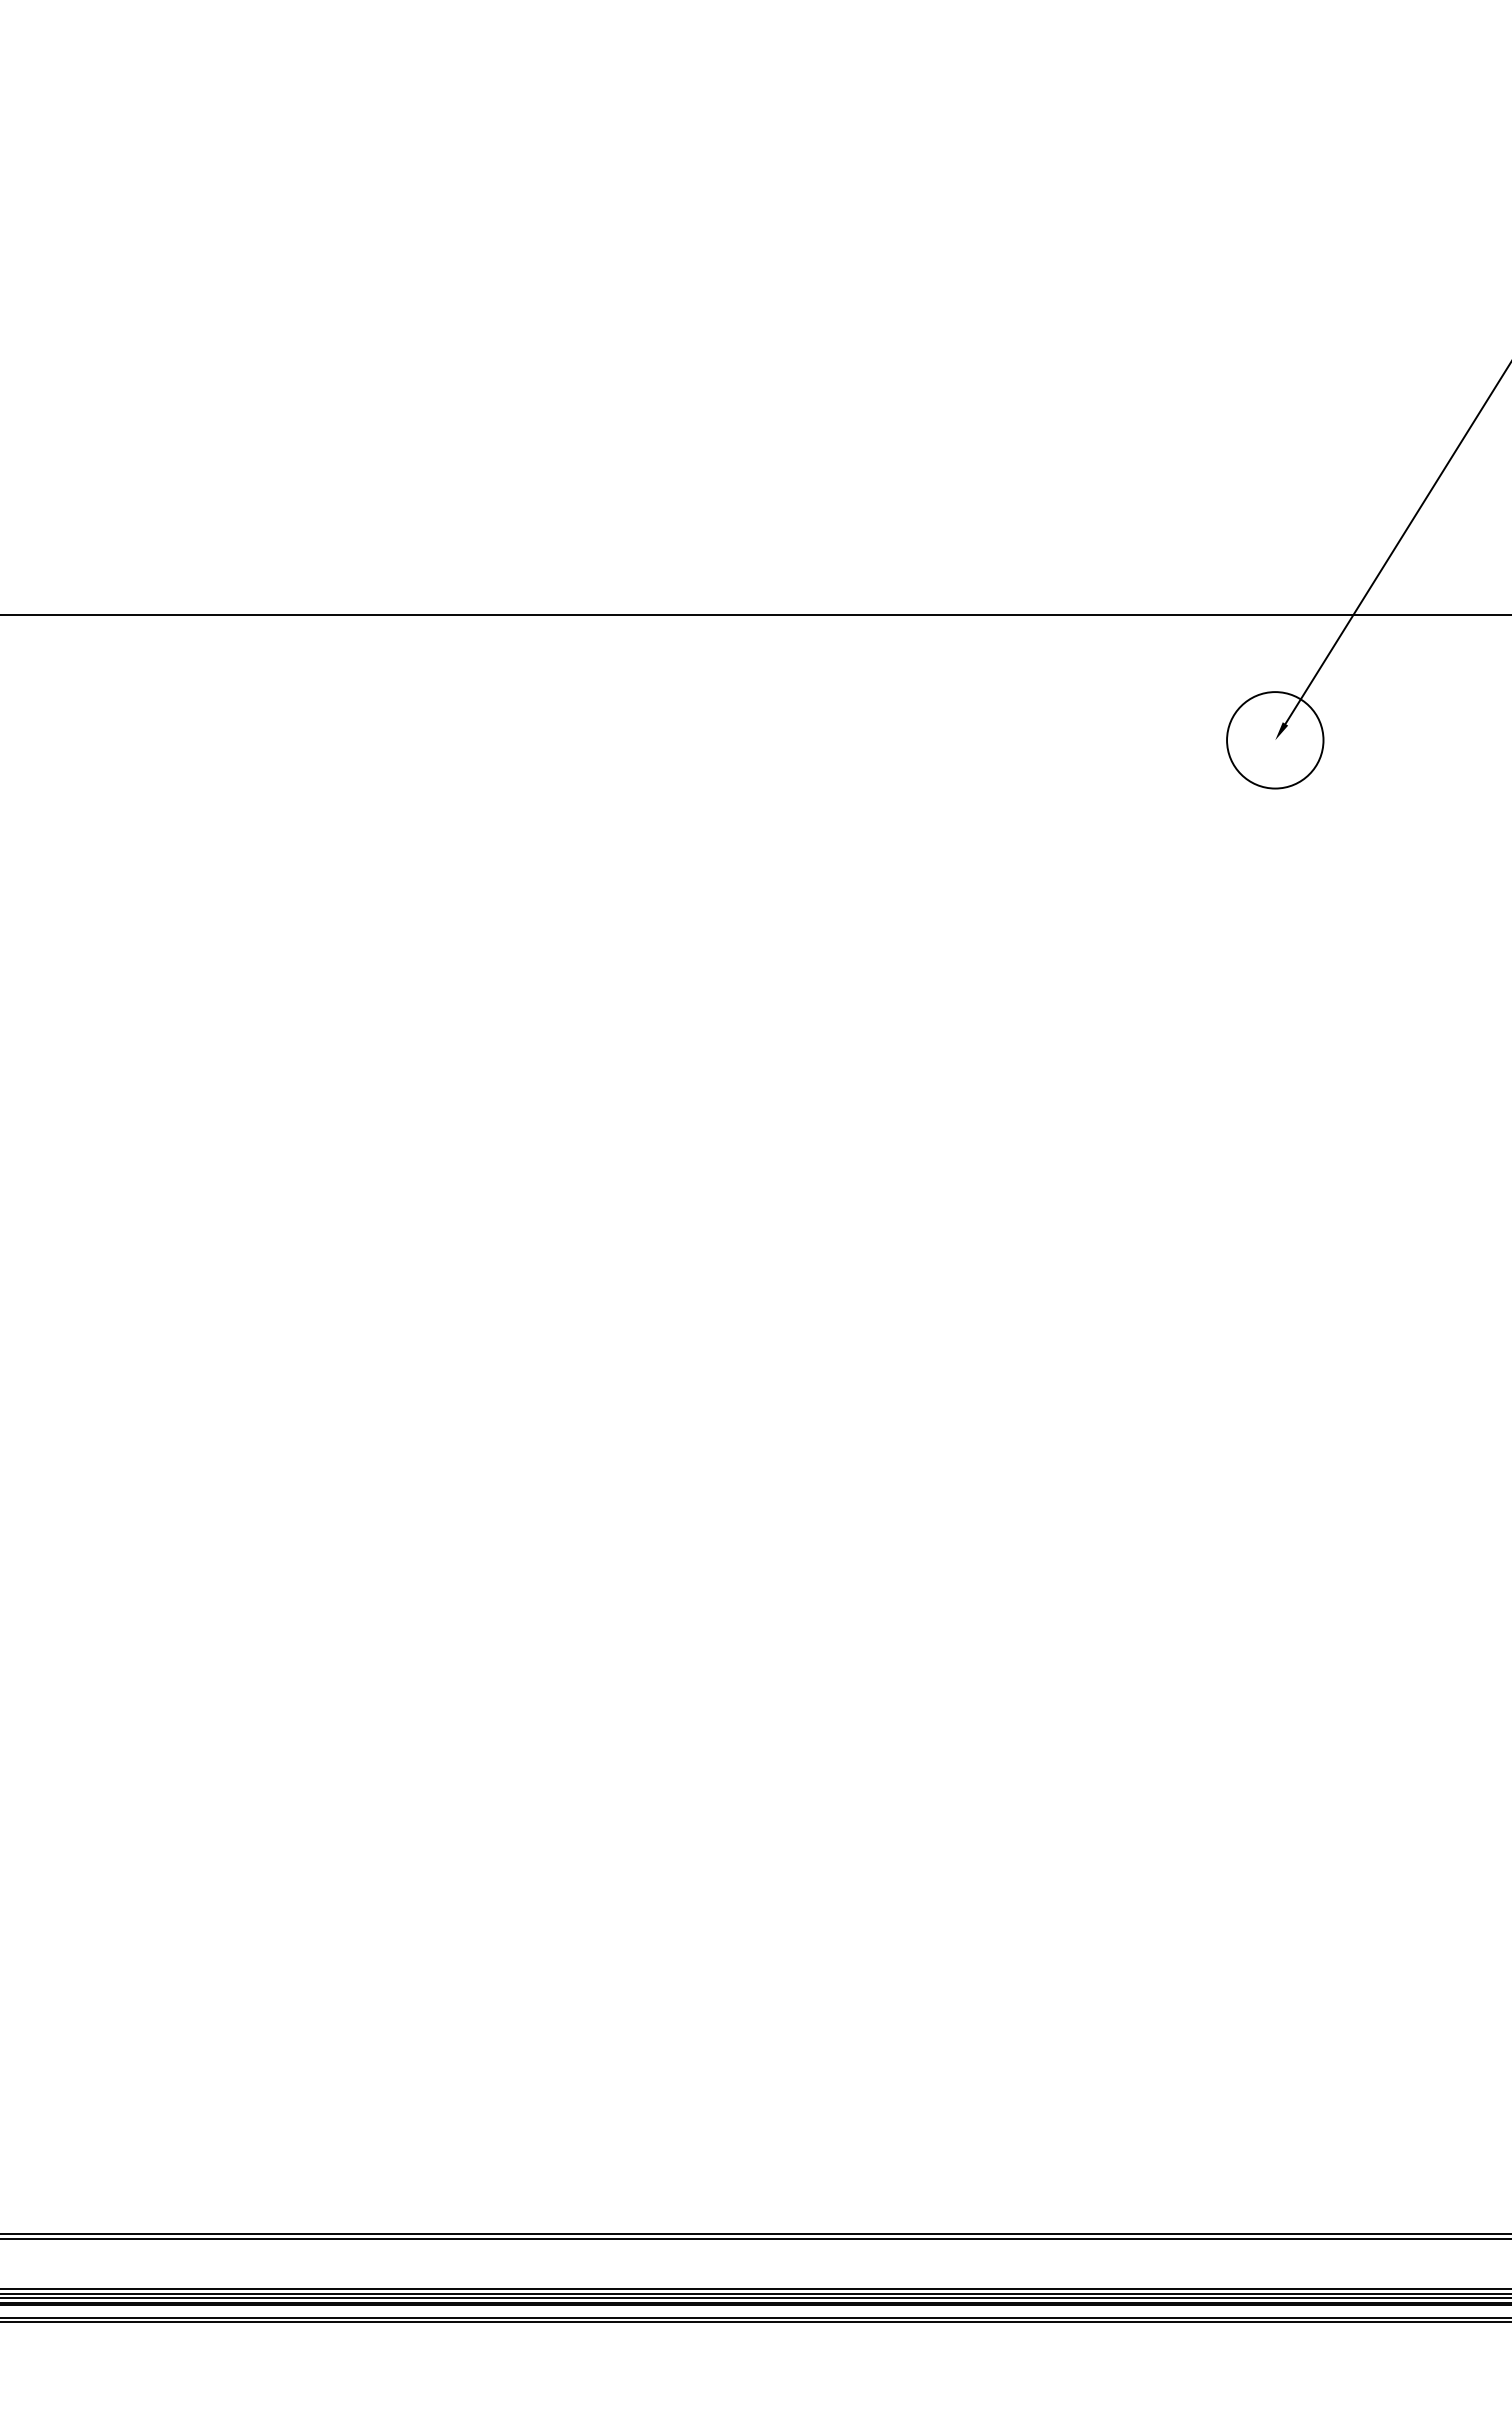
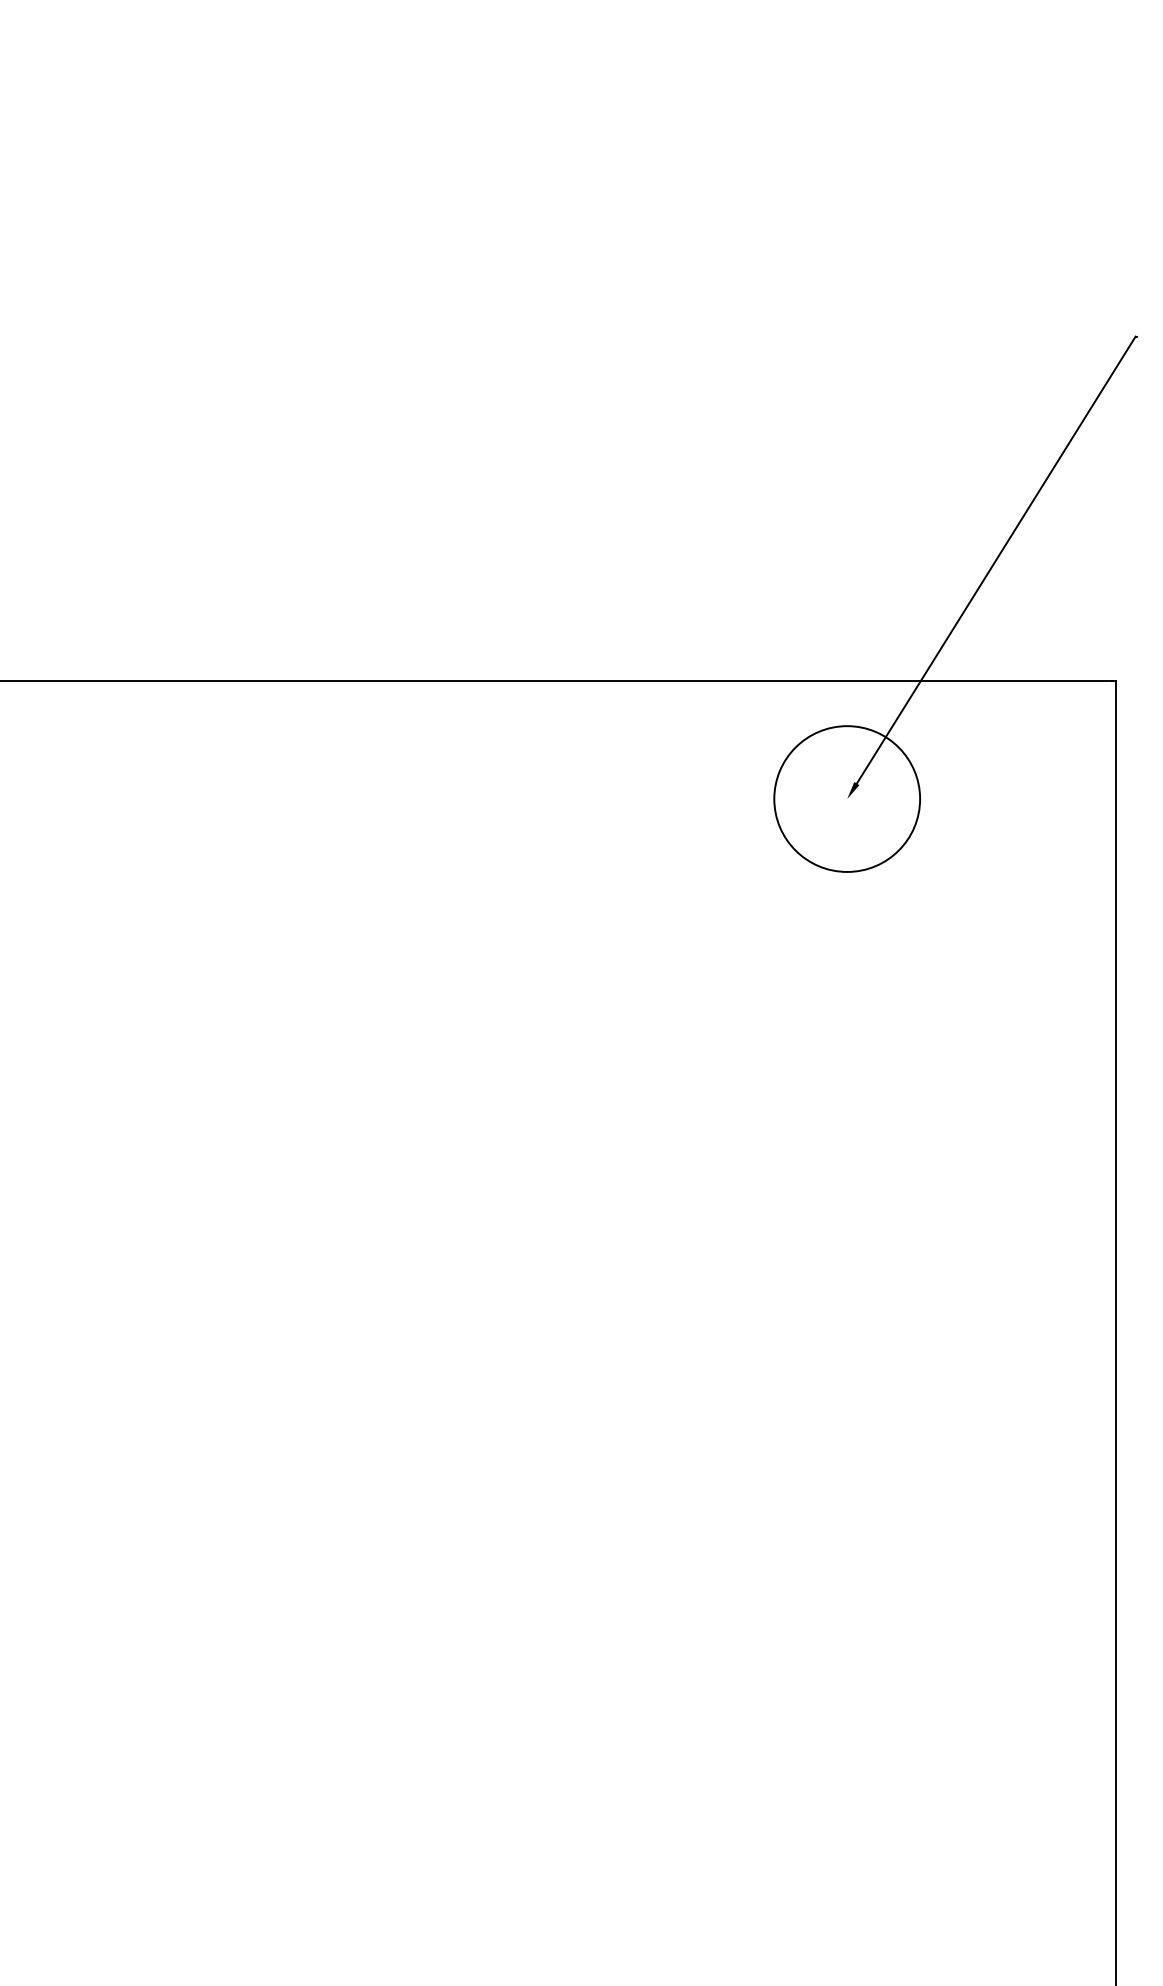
circle: (1275, 740) -> (847, 799), size x1.6

